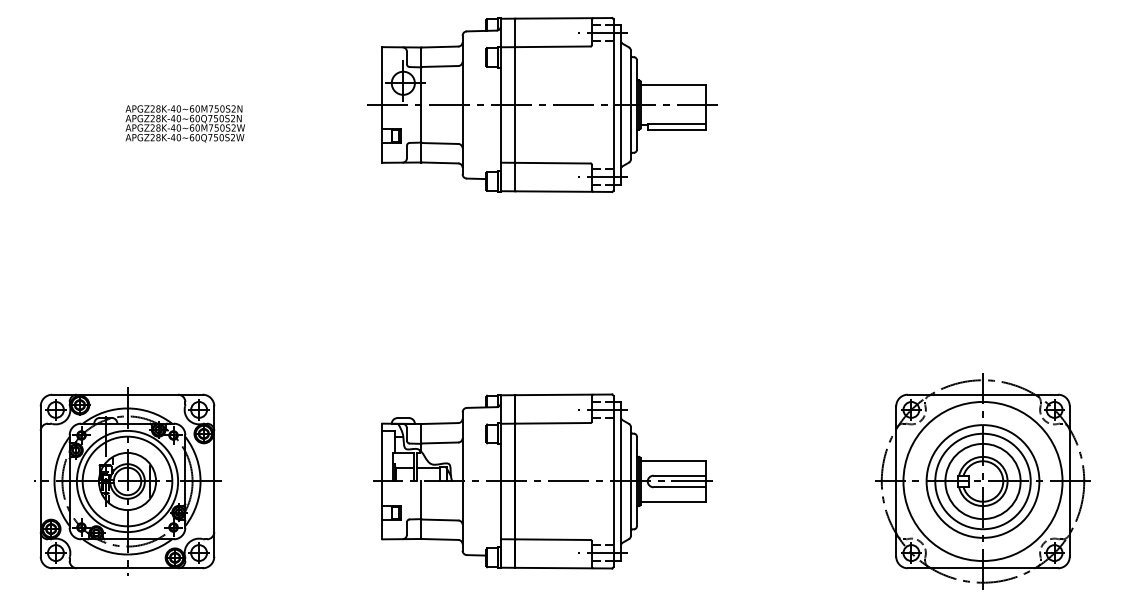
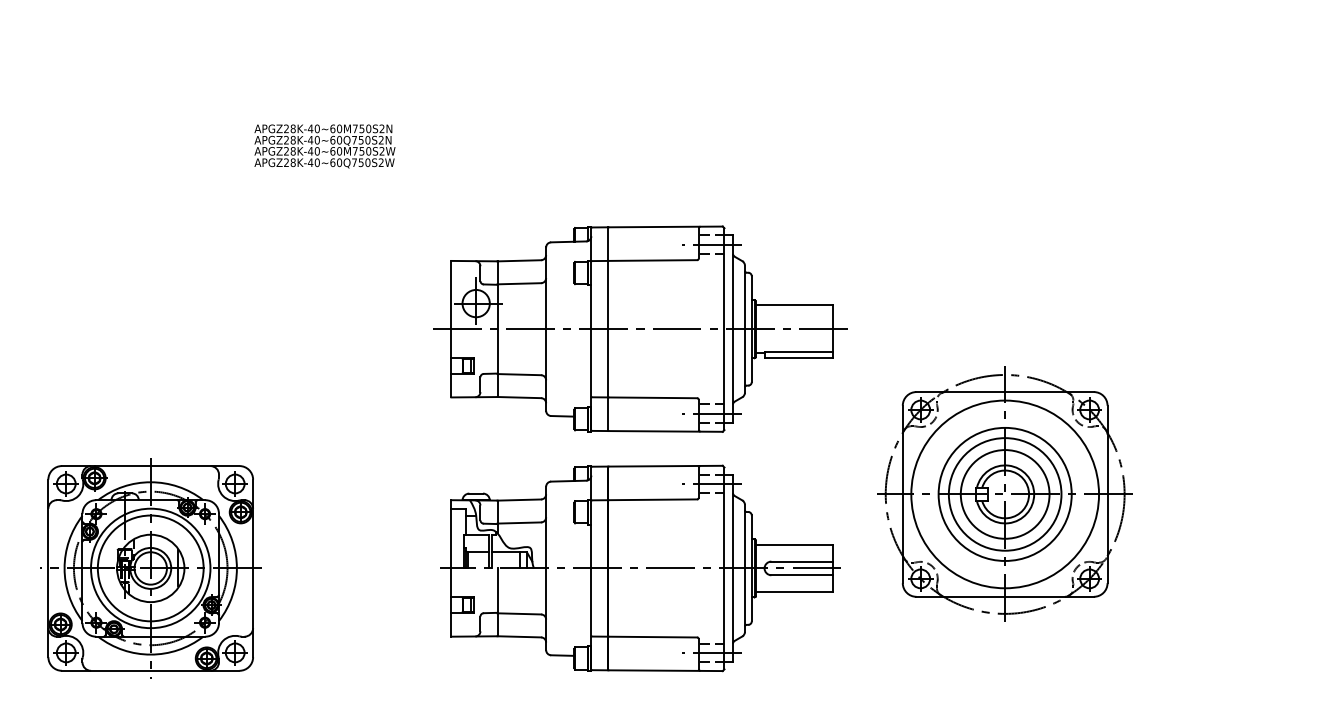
part: (542, 104) -> (640, 328), moved
text: (184, 123) -> (324, 146), moved
part: (982, 480) -> (1004, 493), moved

